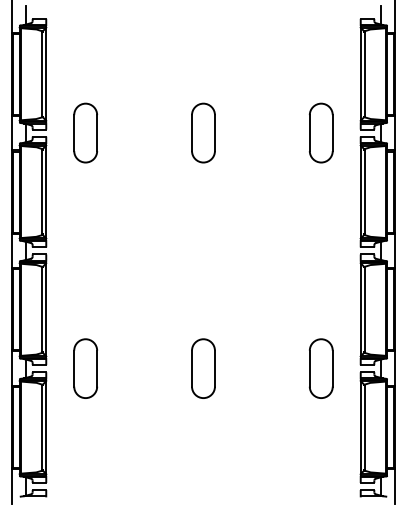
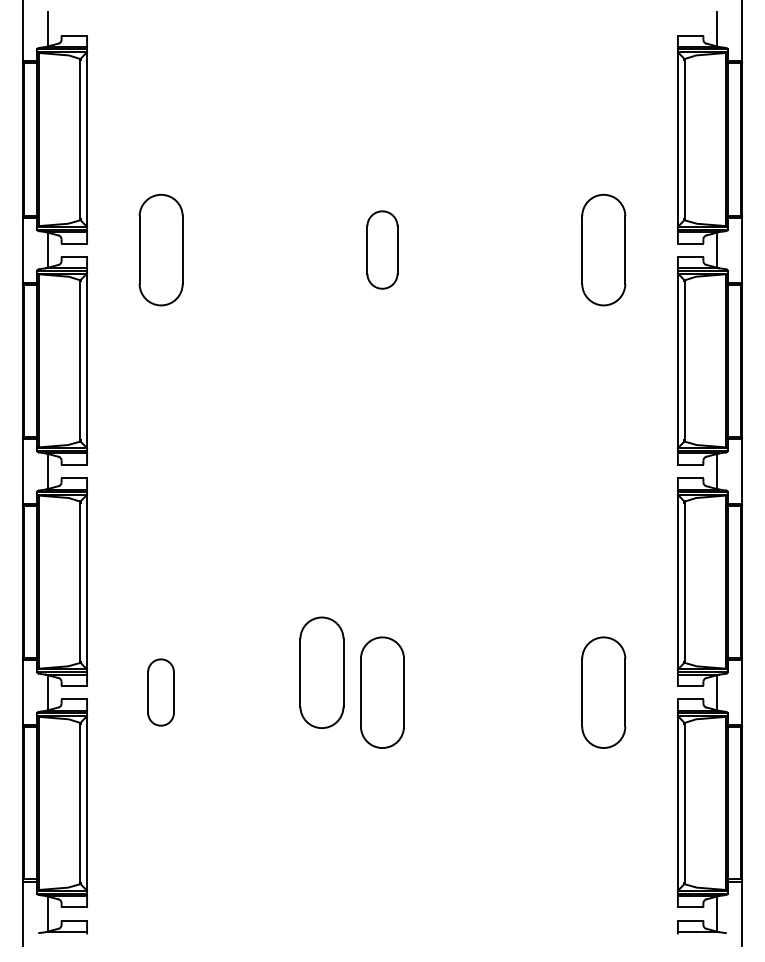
part: (203, 132) -> (382, 248), size x0.7
part: (170, 357) -> (320, 671), added
part: (85, 368) -> (160, 692), size x0.6

